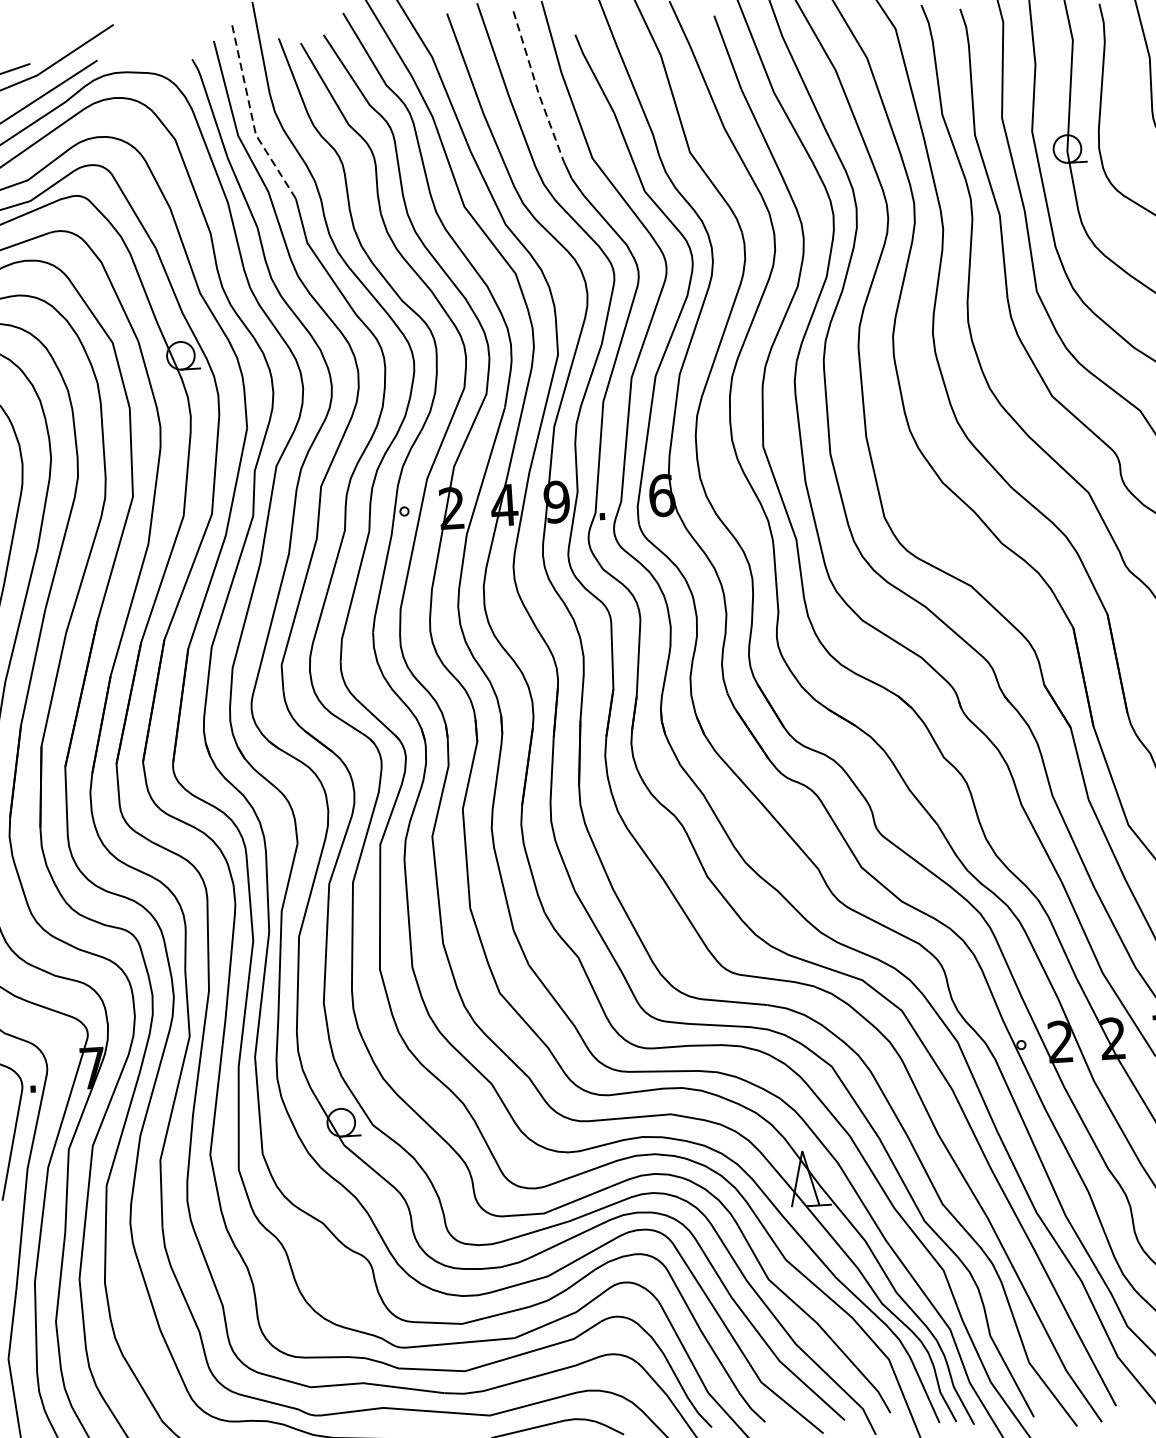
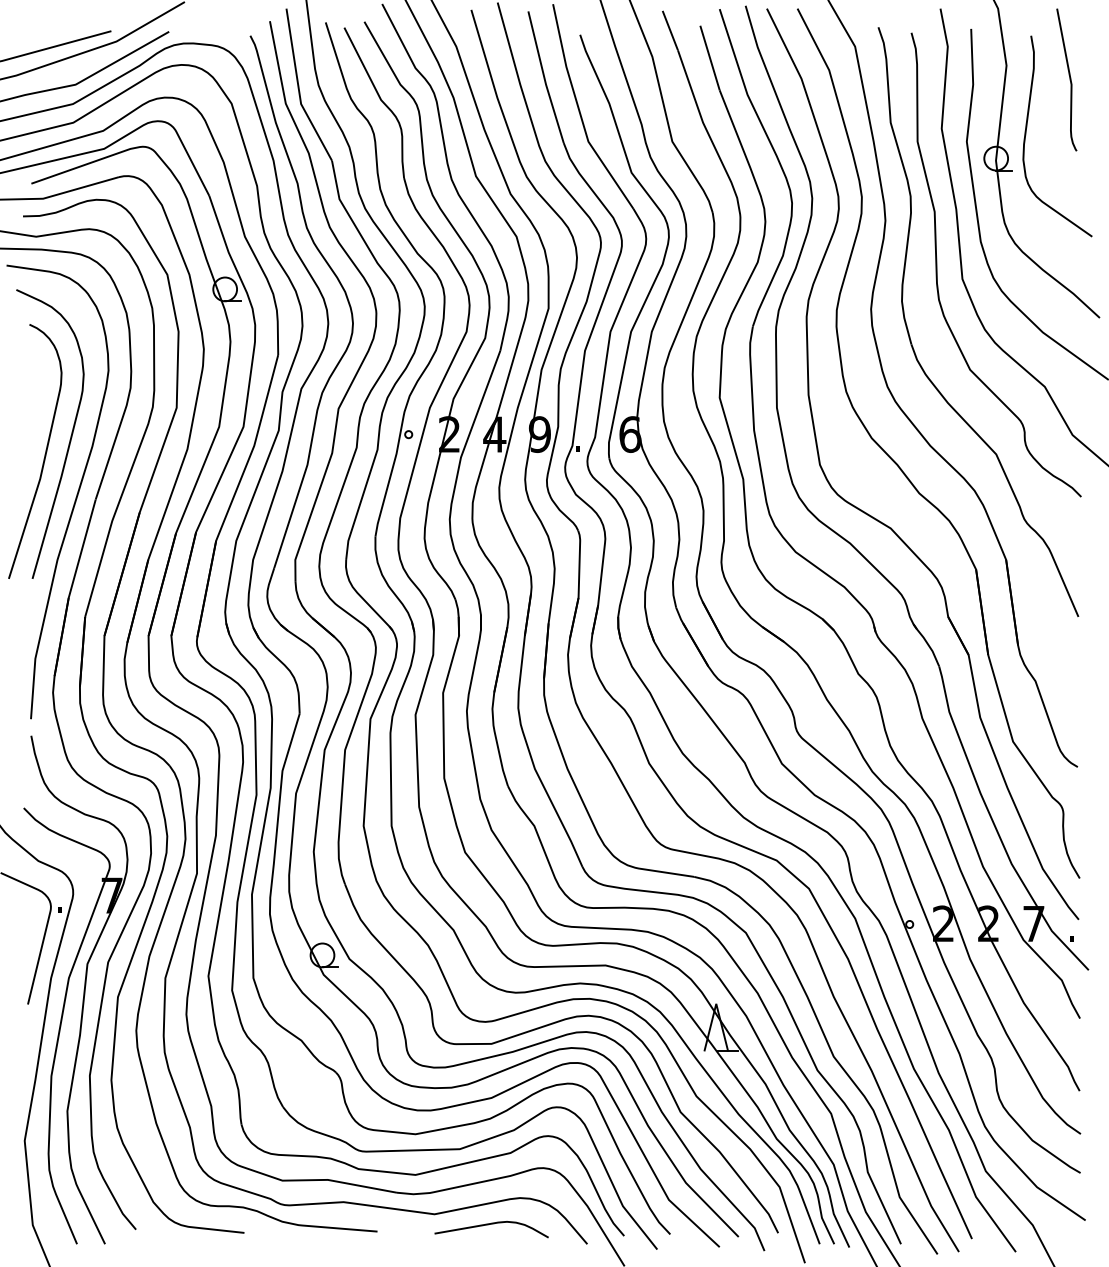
line: (536, 86) -> (544, 77), dashed -> solid
line: (251, 118) -> (298, 89), dashed -> solid

